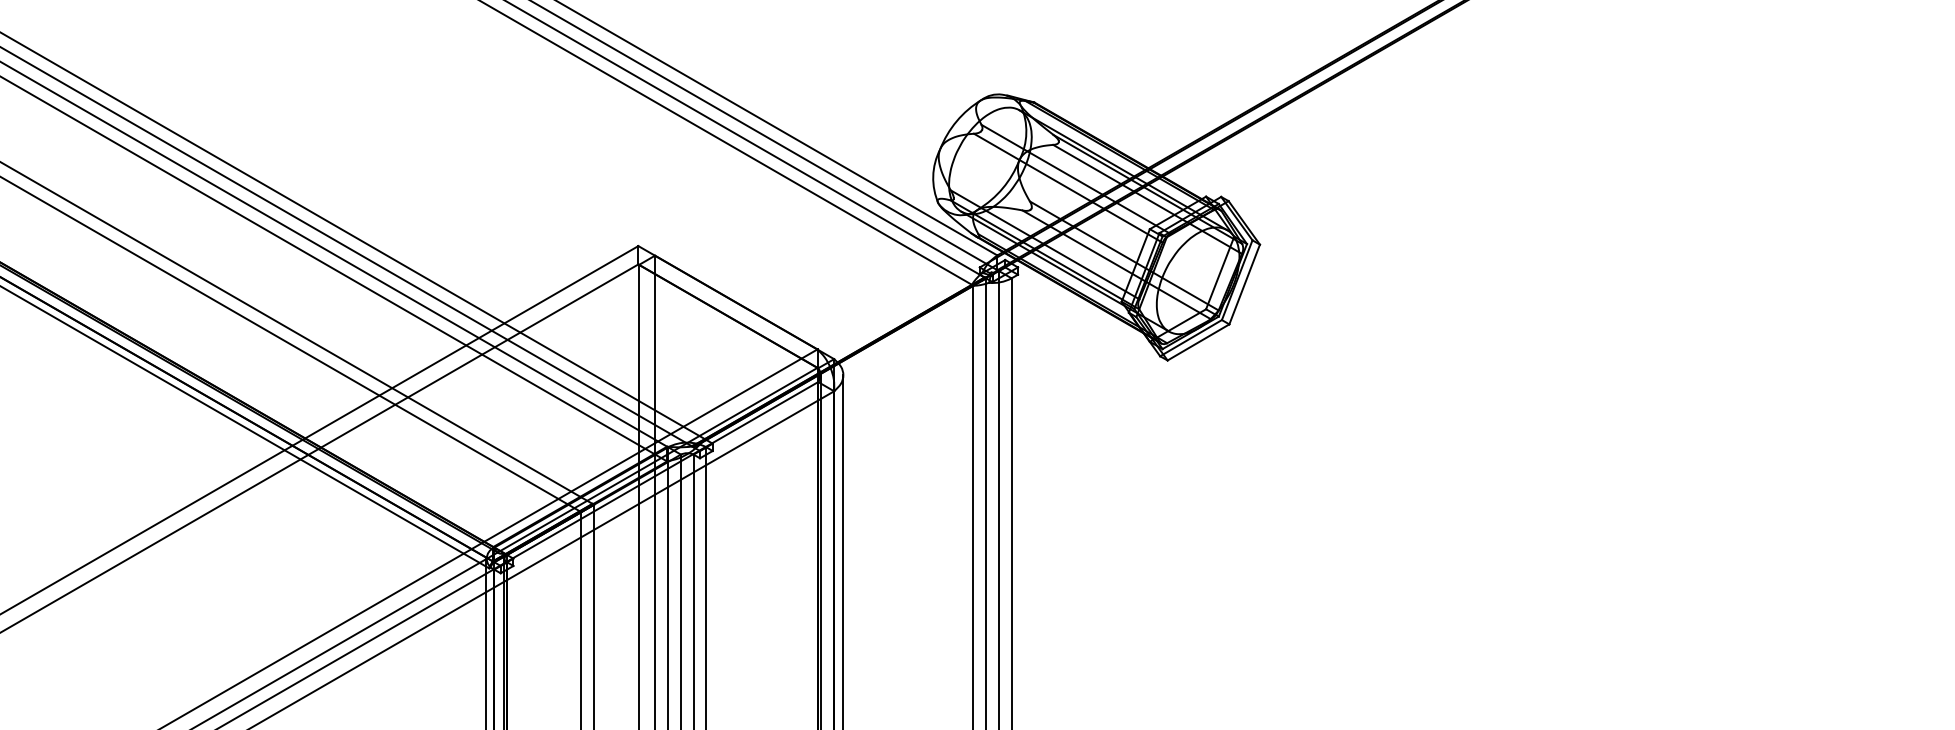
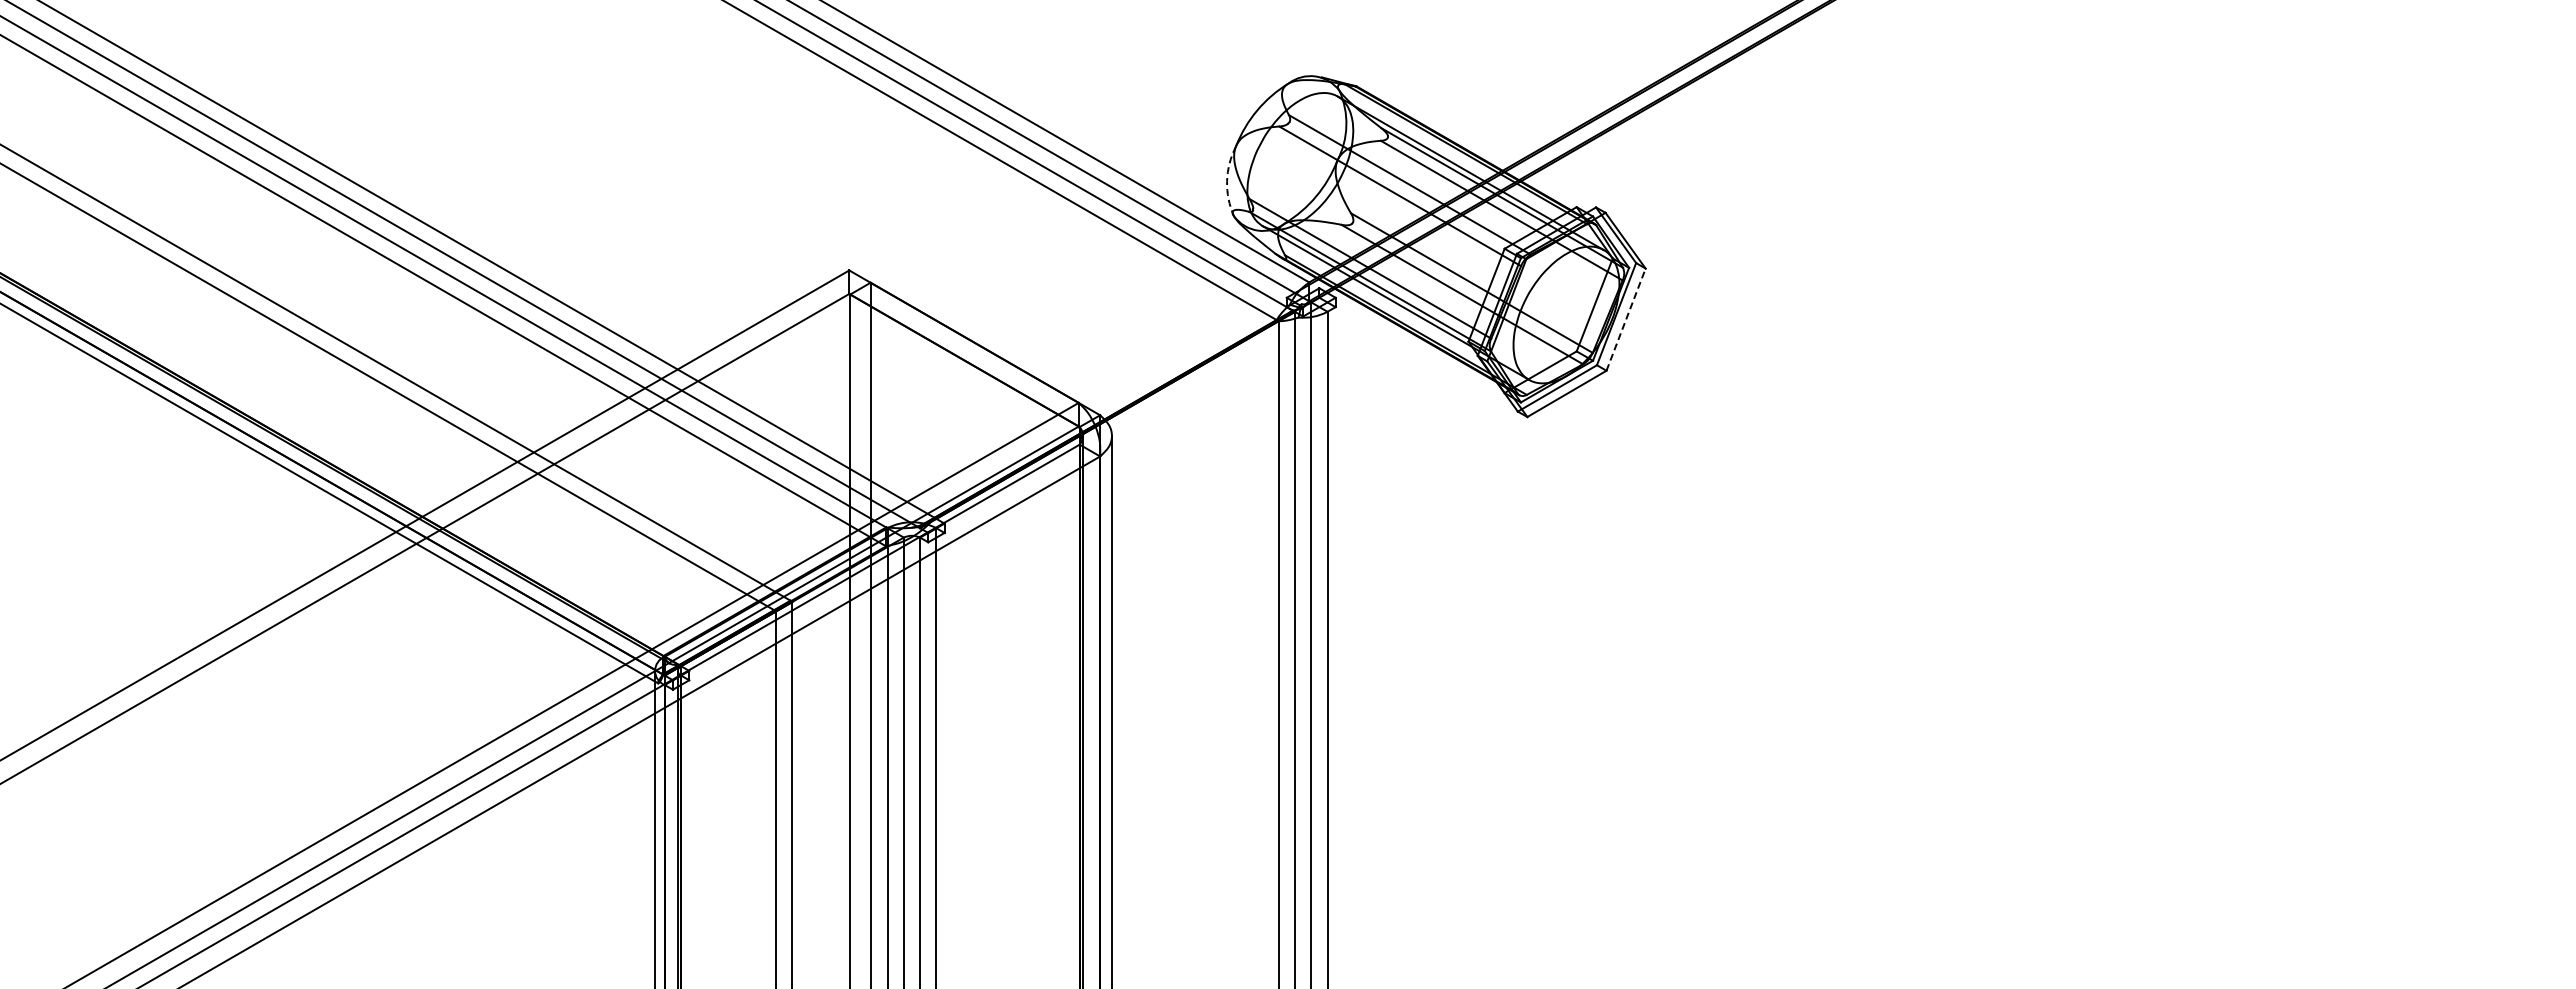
arc: (933, 176) -> (1227, 181), solid -> dashed
line: (1244, 284) -> (1626, 319), solid -> dashed

